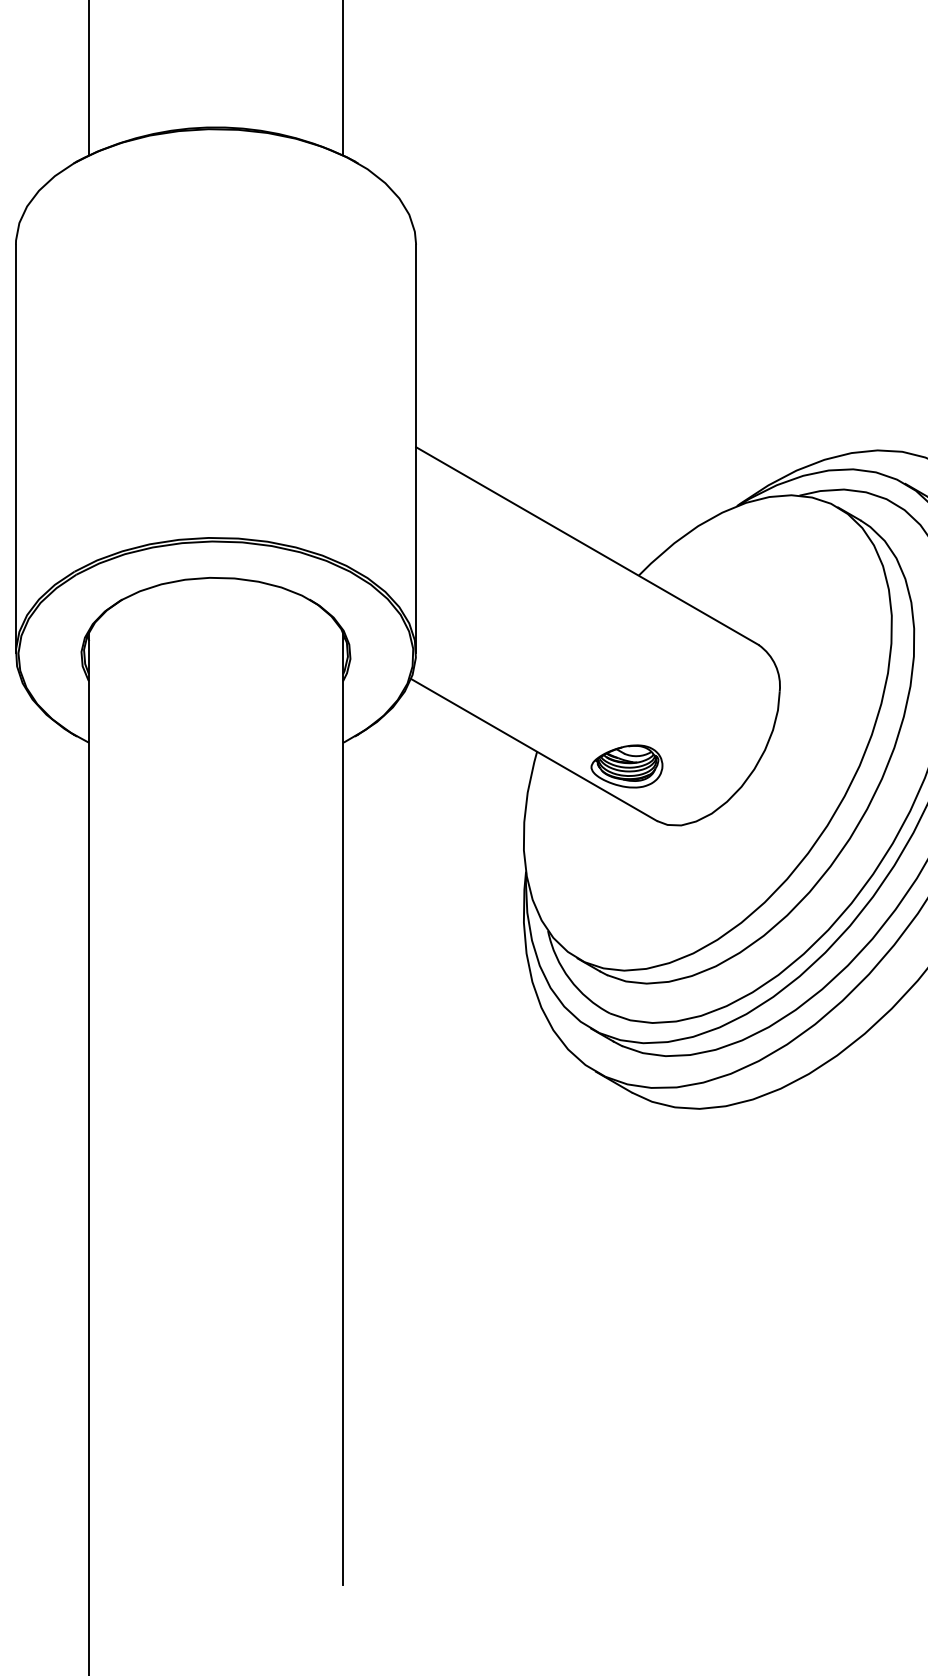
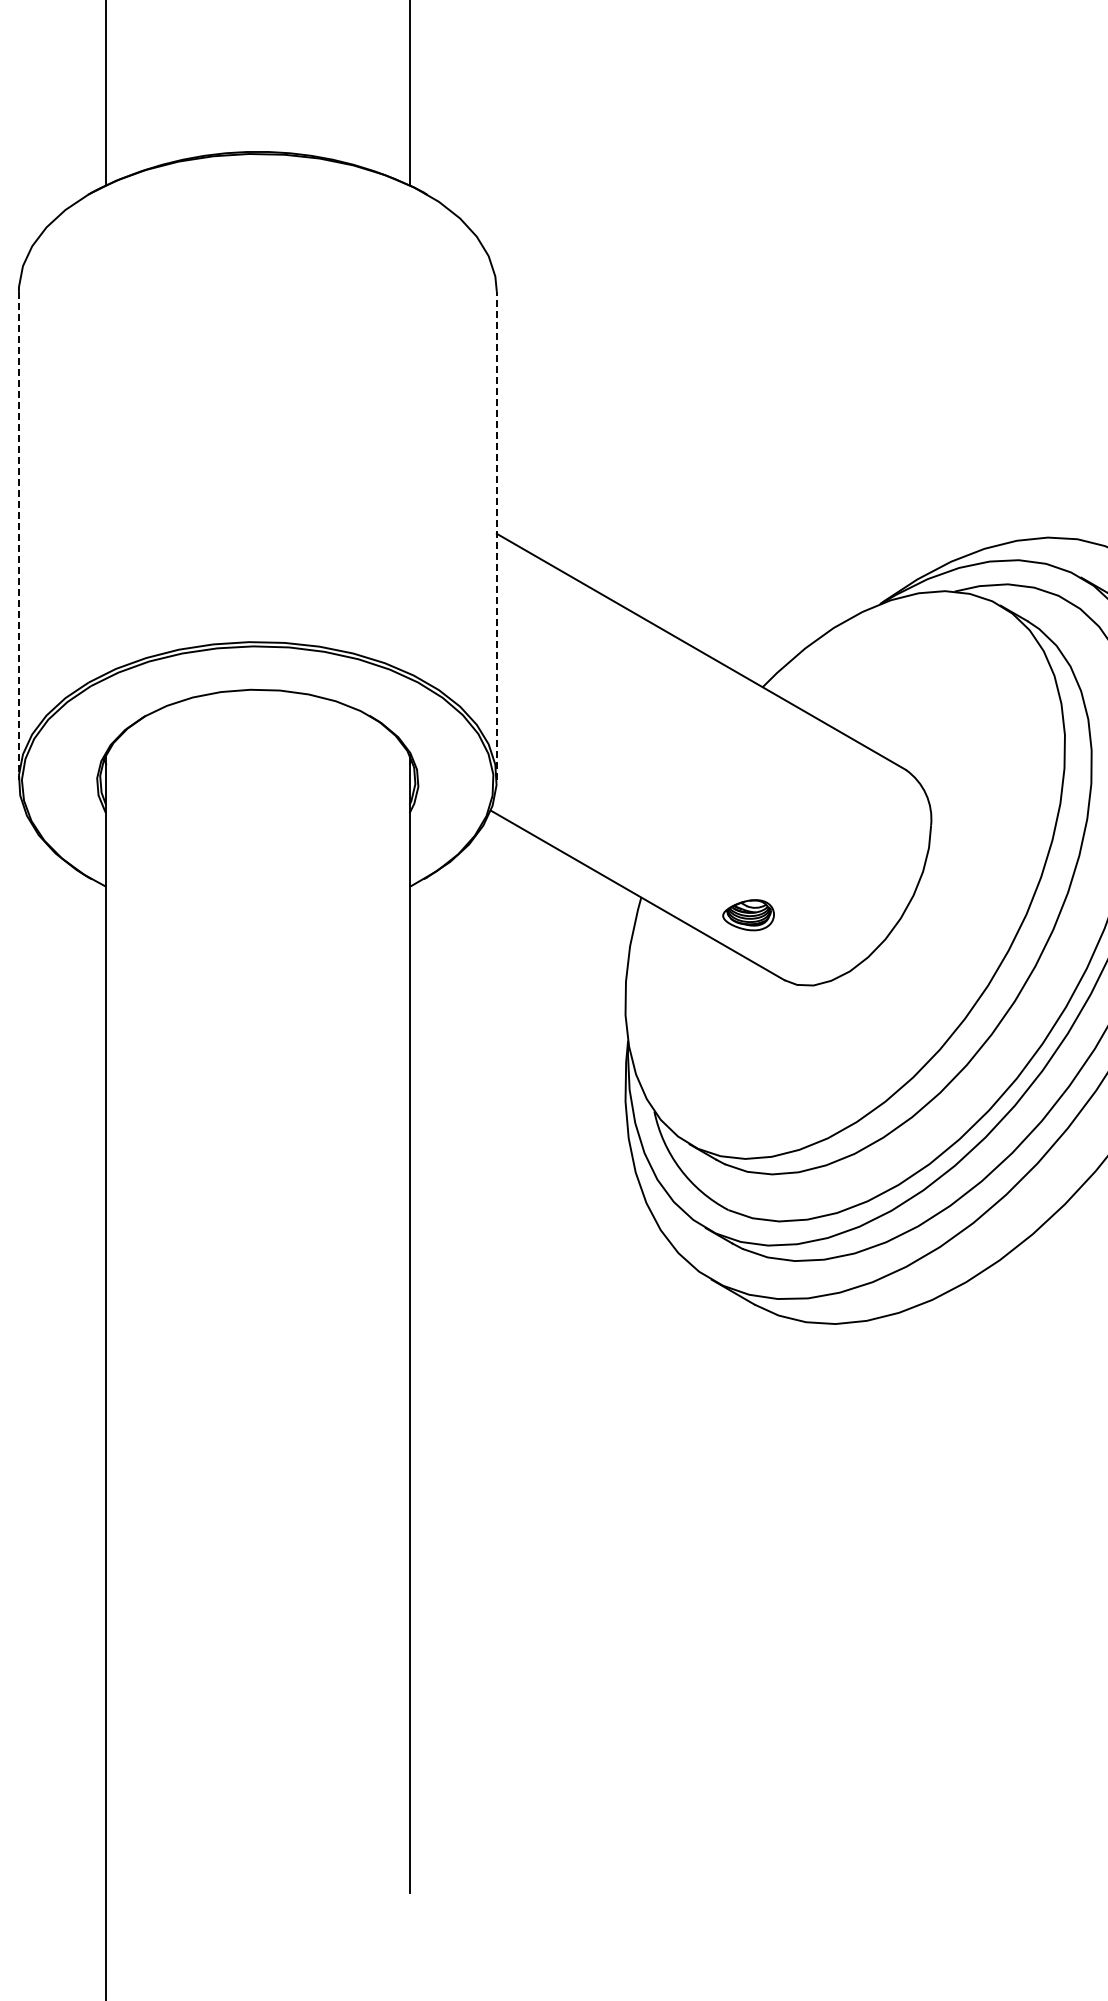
line: (415, 448) -> (496, 535), solid -> dashed
line: (15, 449) -> (18, 536), solid -> dashed
part: (626, 766) -> (748, 915), size x0.6

